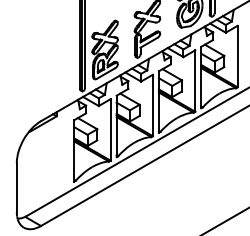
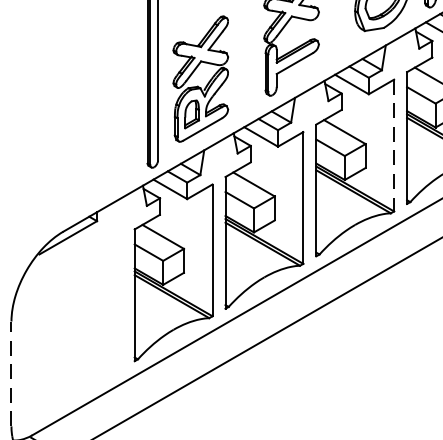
line: (195, 81) -> (394, 146), solid -> dashed
line: (16, 187) -> (10, 373), solid -> dashed

